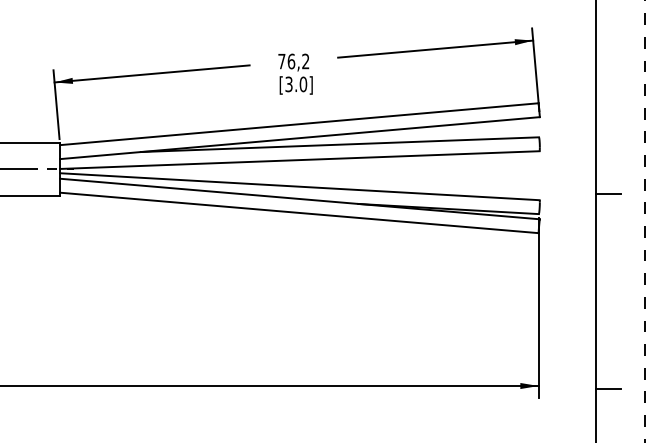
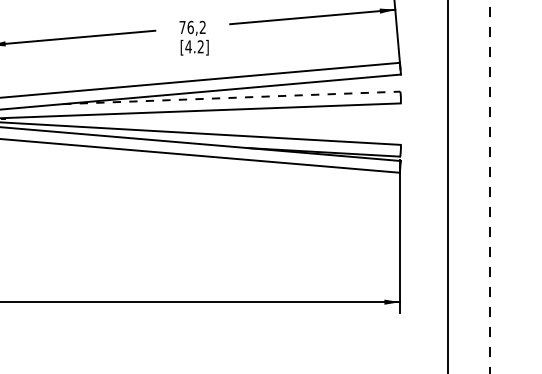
text: (296, 84) -> (194, 46), [3.0] -> [4.2]
line: (340, 144) -> (232, 97), solid -> dashed
line: (608, 193) -> (459, 139), removed
line: (608, 389) -> (459, 305), removed

